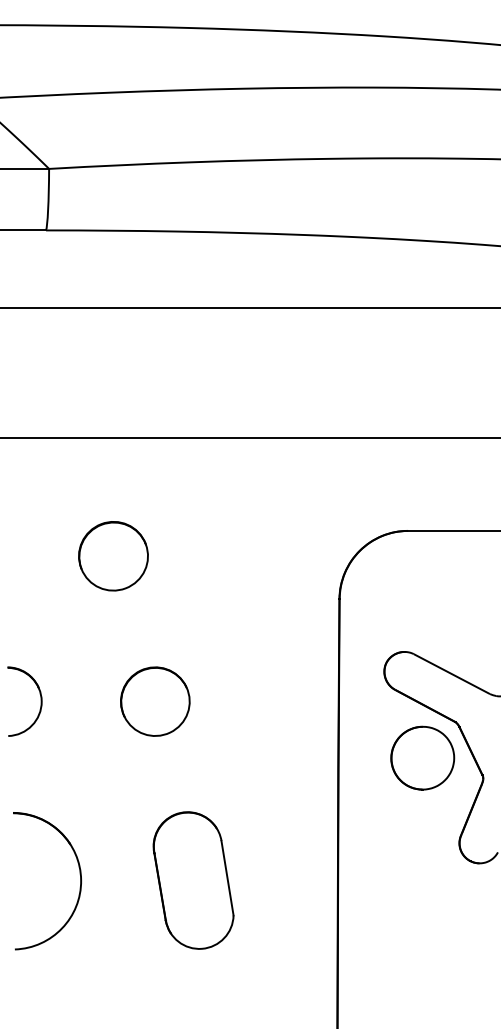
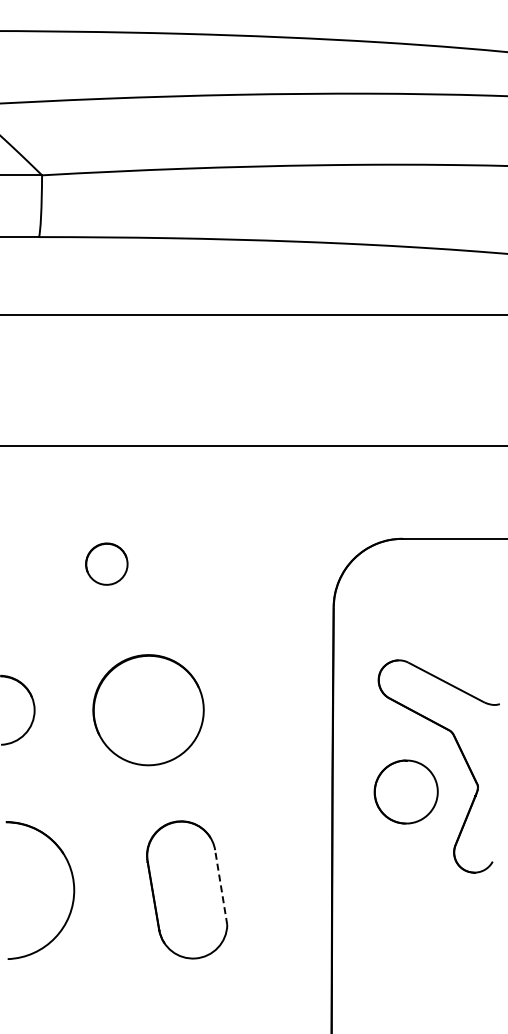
part: (113, 555) -> (106, 563), size x0.6
part: (155, 701) -> (148, 710), size x1.6
part: (422, 757) -> (405, 791), moved
line: (227, 878) -> (221, 887), solid -> dashed

